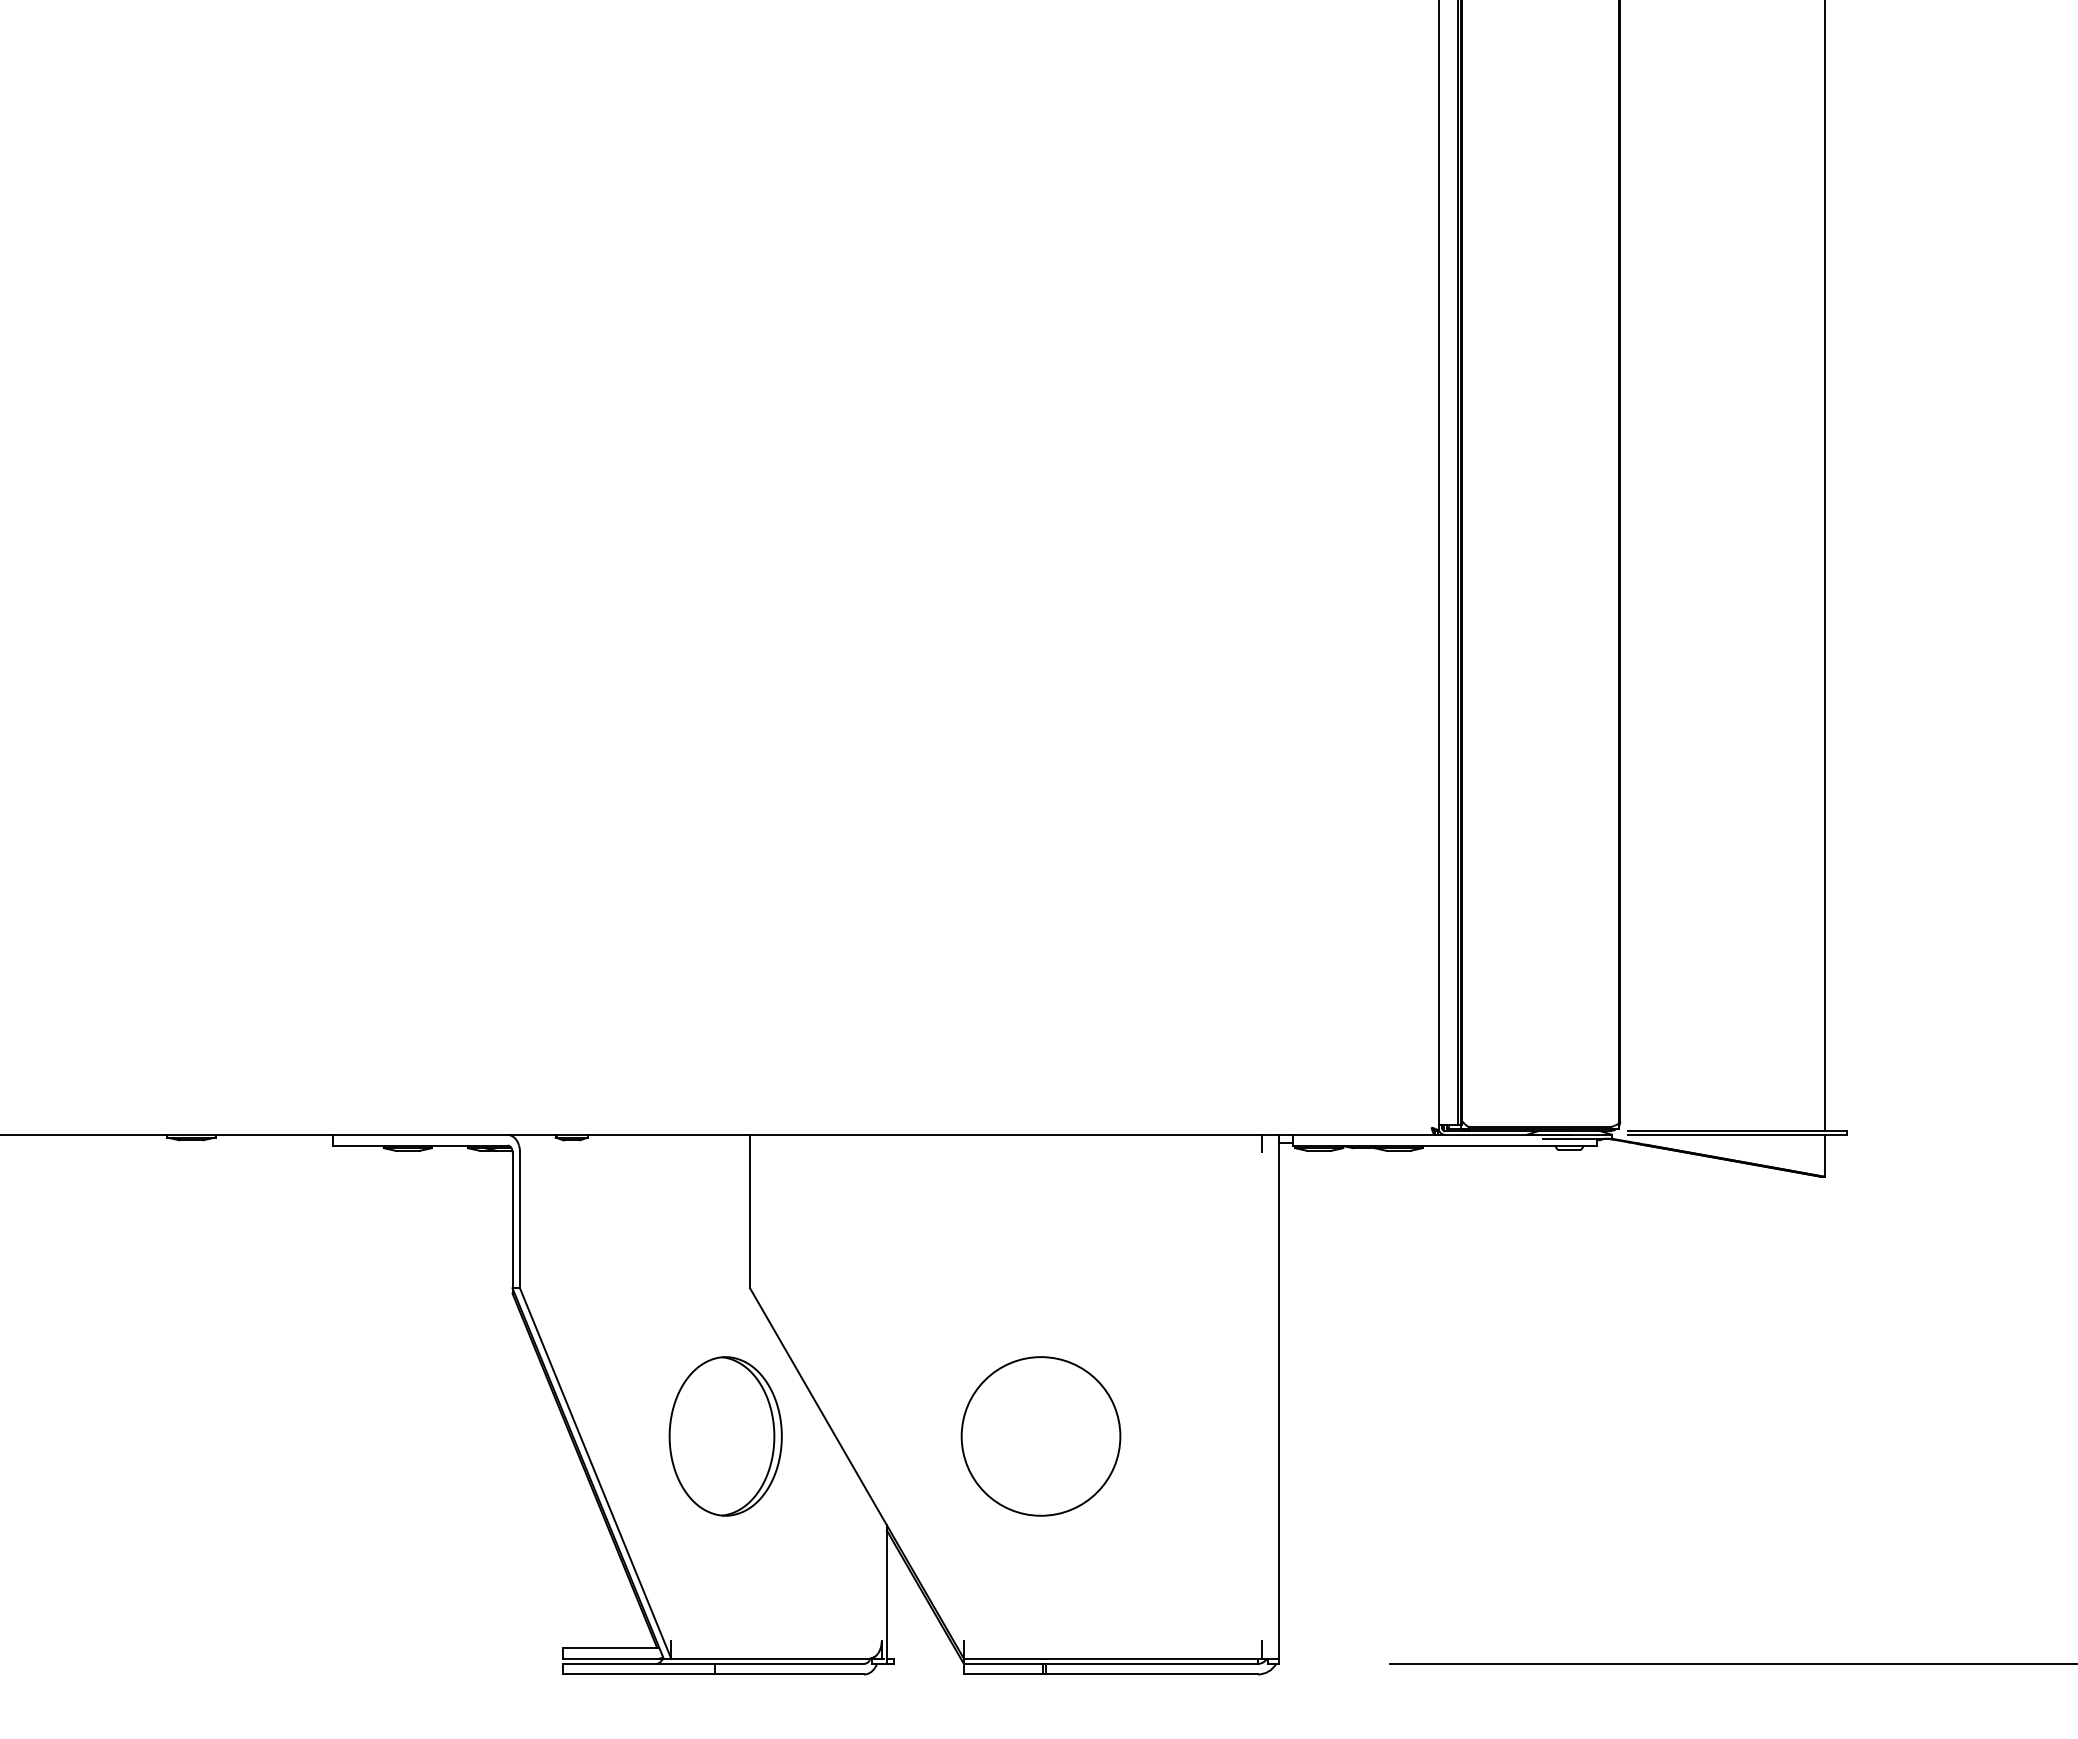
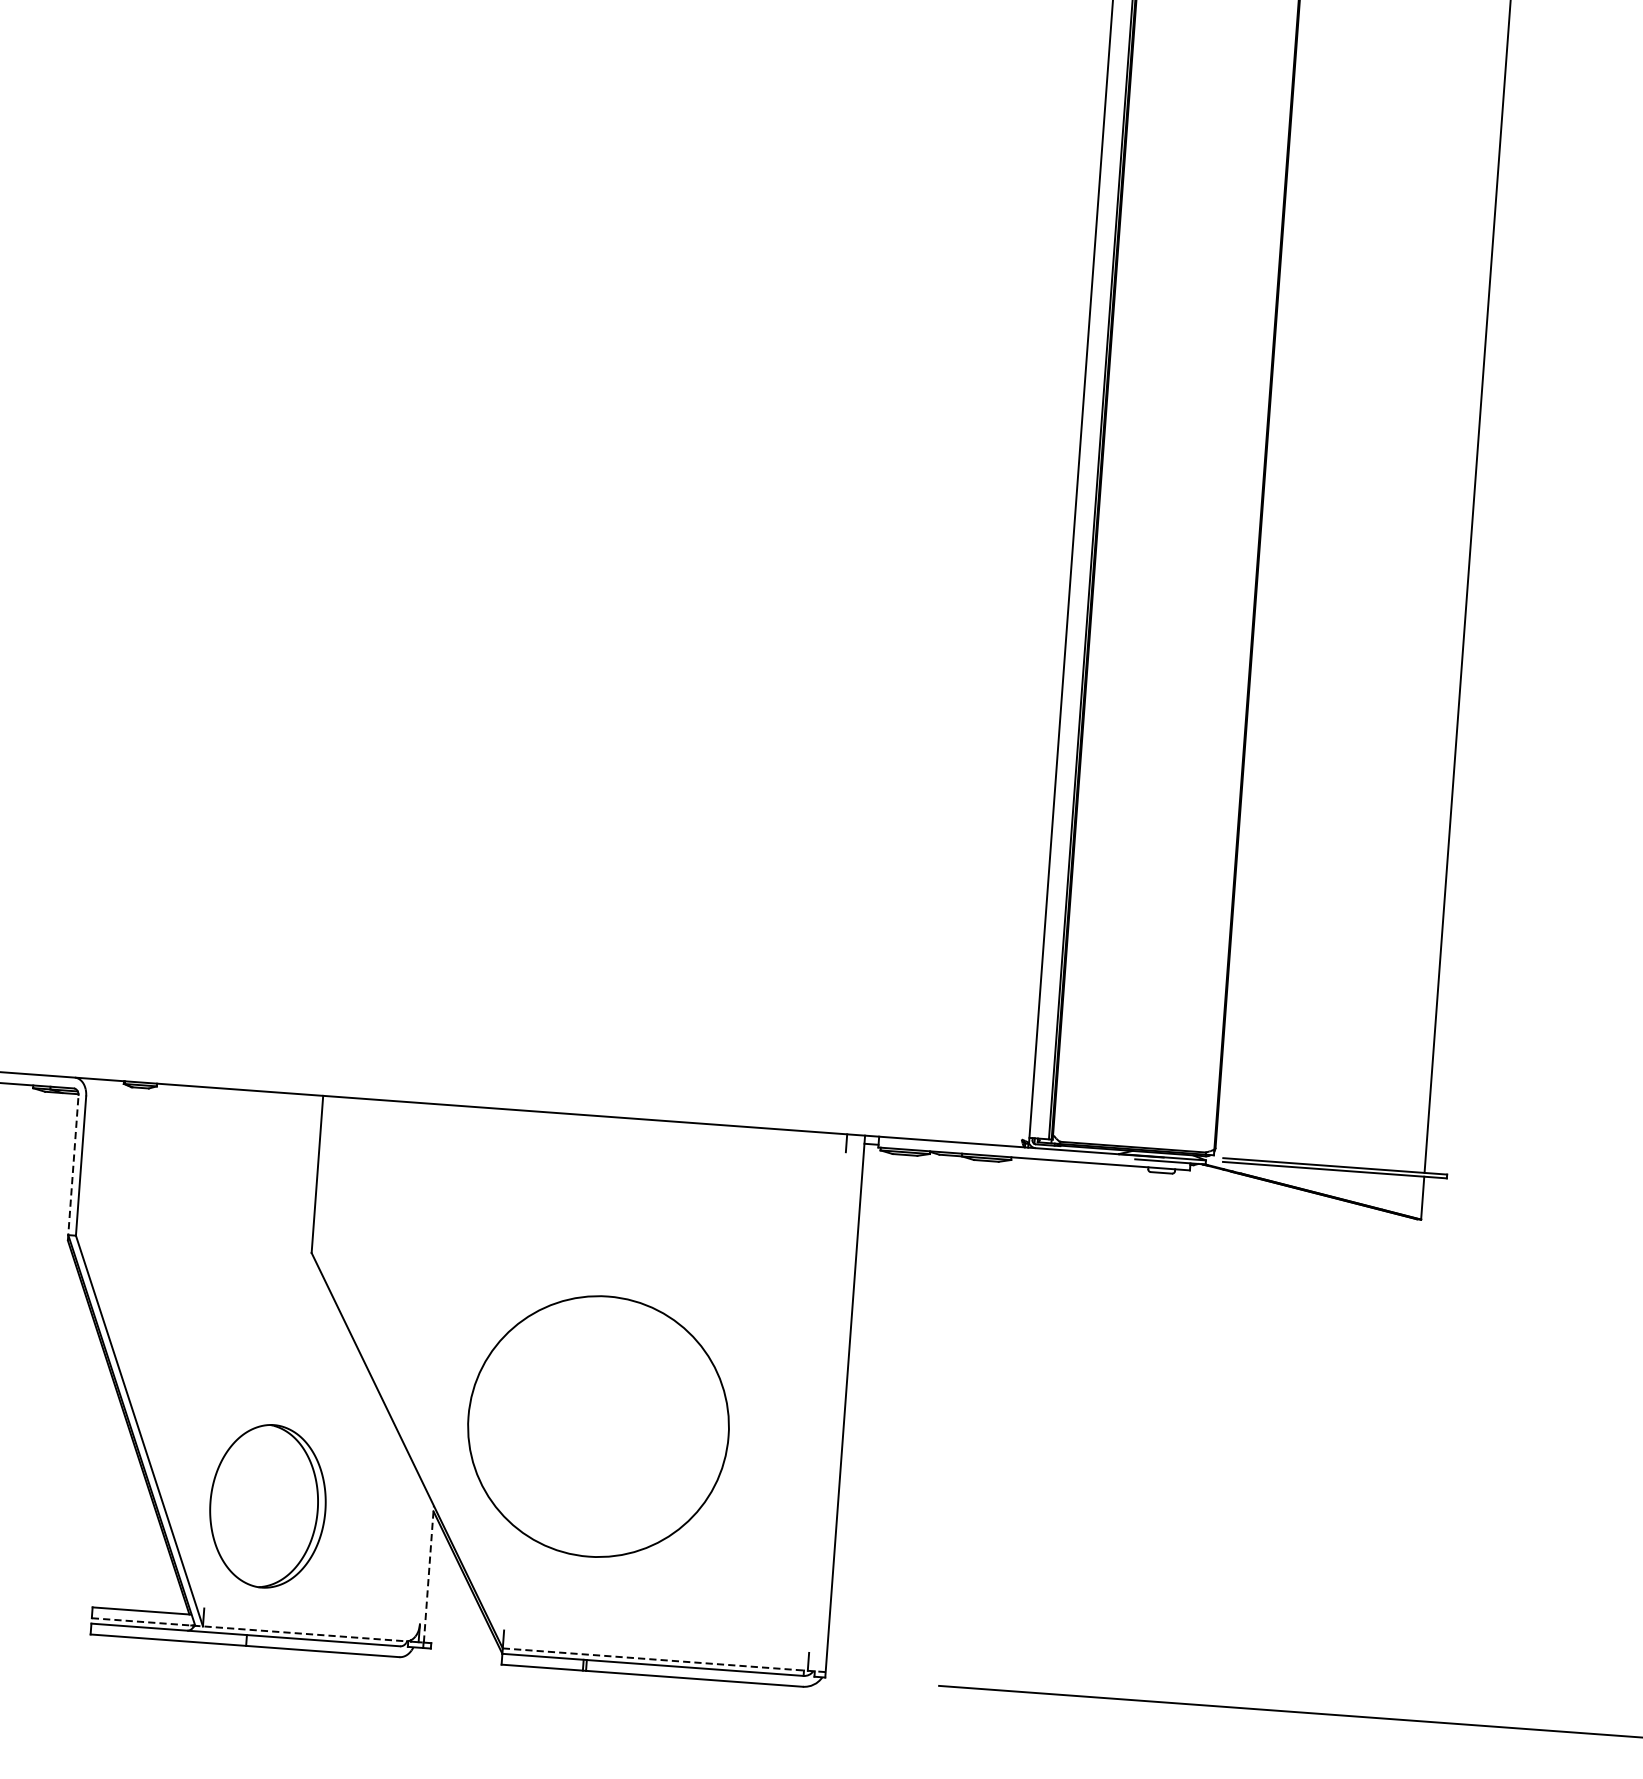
line: (512, 1223) -> (73, 1168), solid -> dashed
part: (725, 1436) -> (267, 1506), moved
circle: (1040, 1436) -> (598, 1426), size x1.6
line: (886, 1591) -> (428, 1573), solid -> dashed
line: (716, 1658) -> (249, 1629), solid -> dashed
line: (1121, 1658) -> (664, 1660), solid -> dashed

